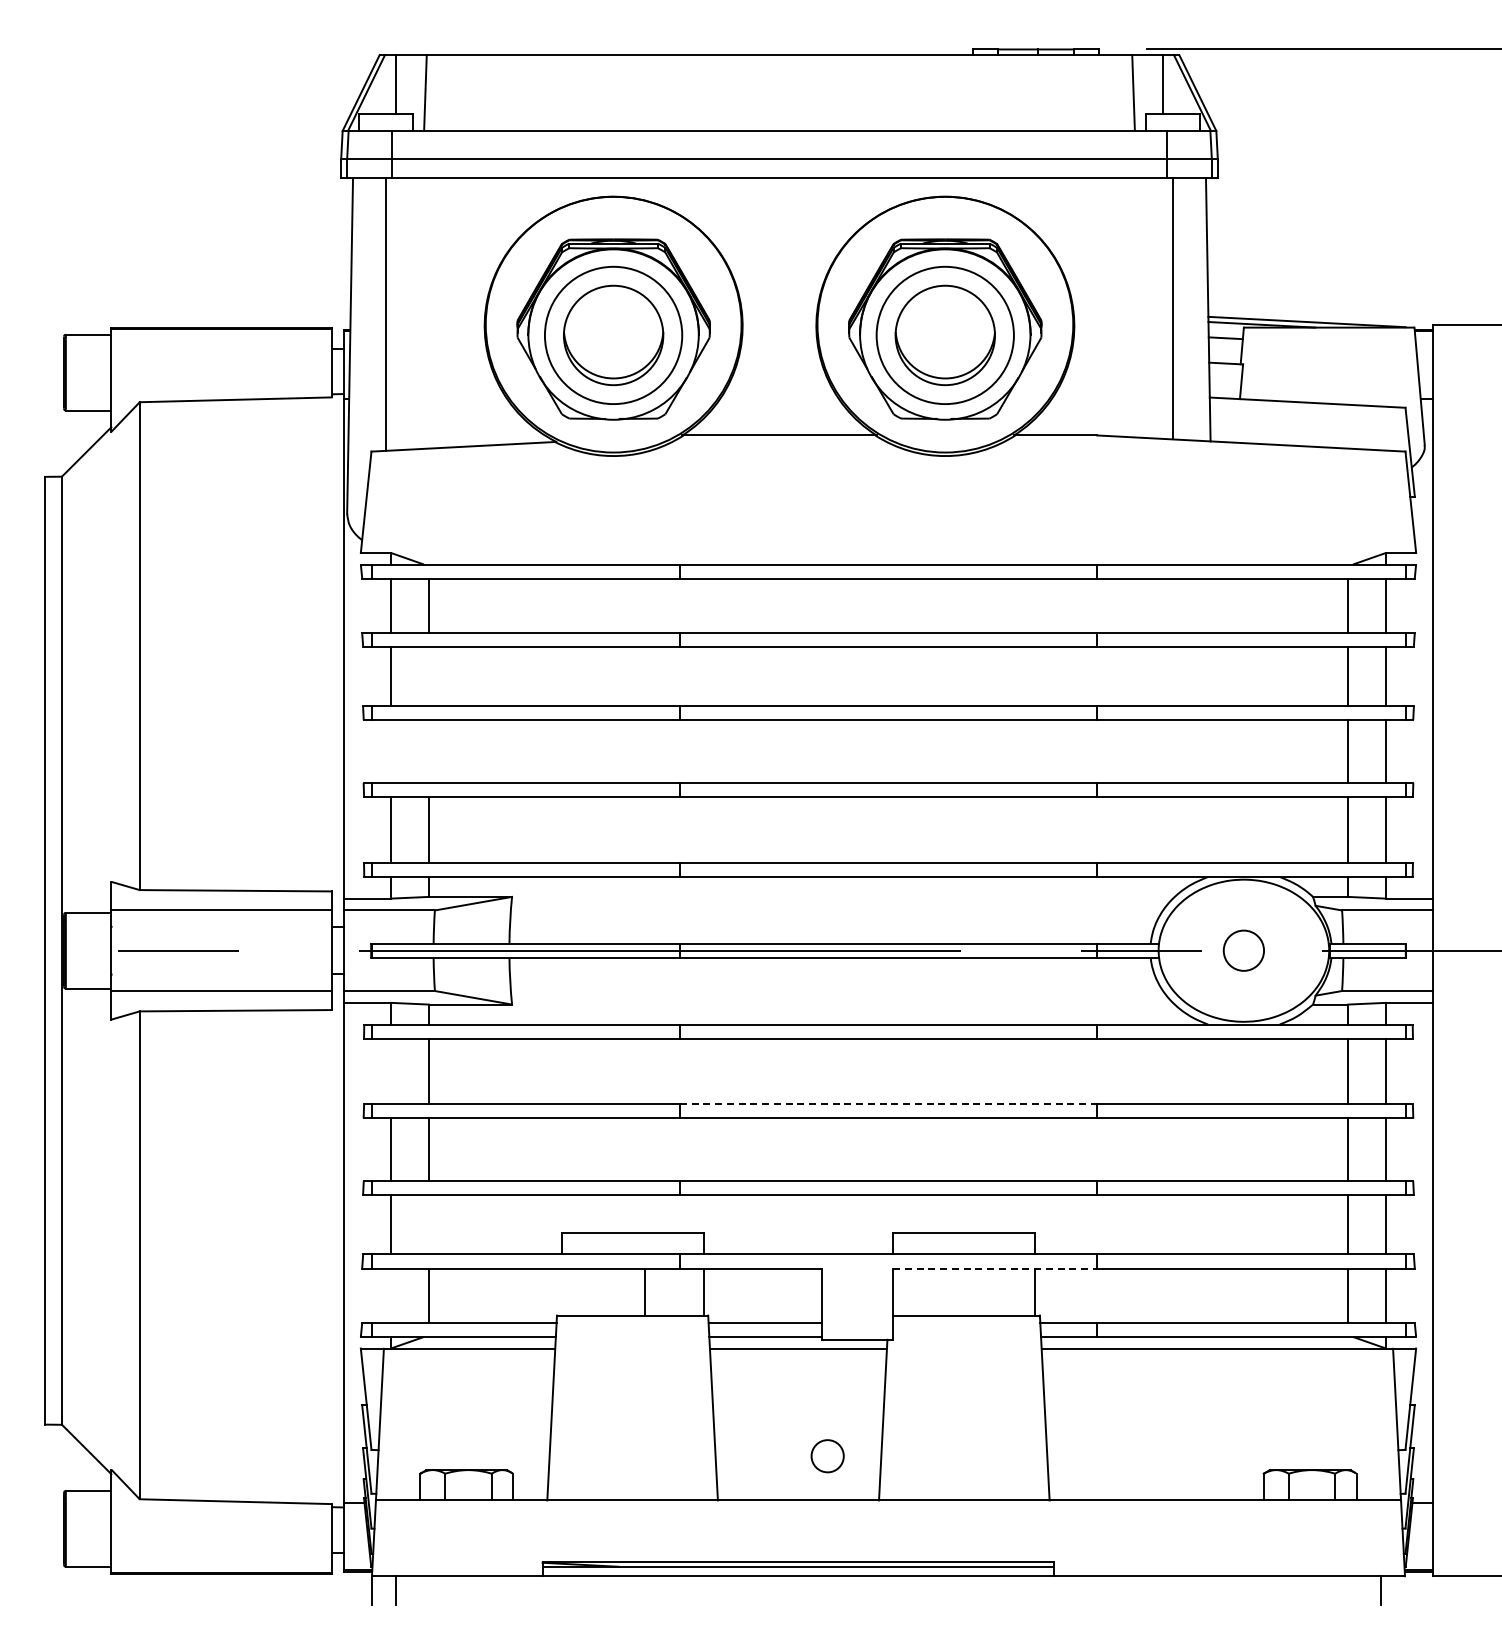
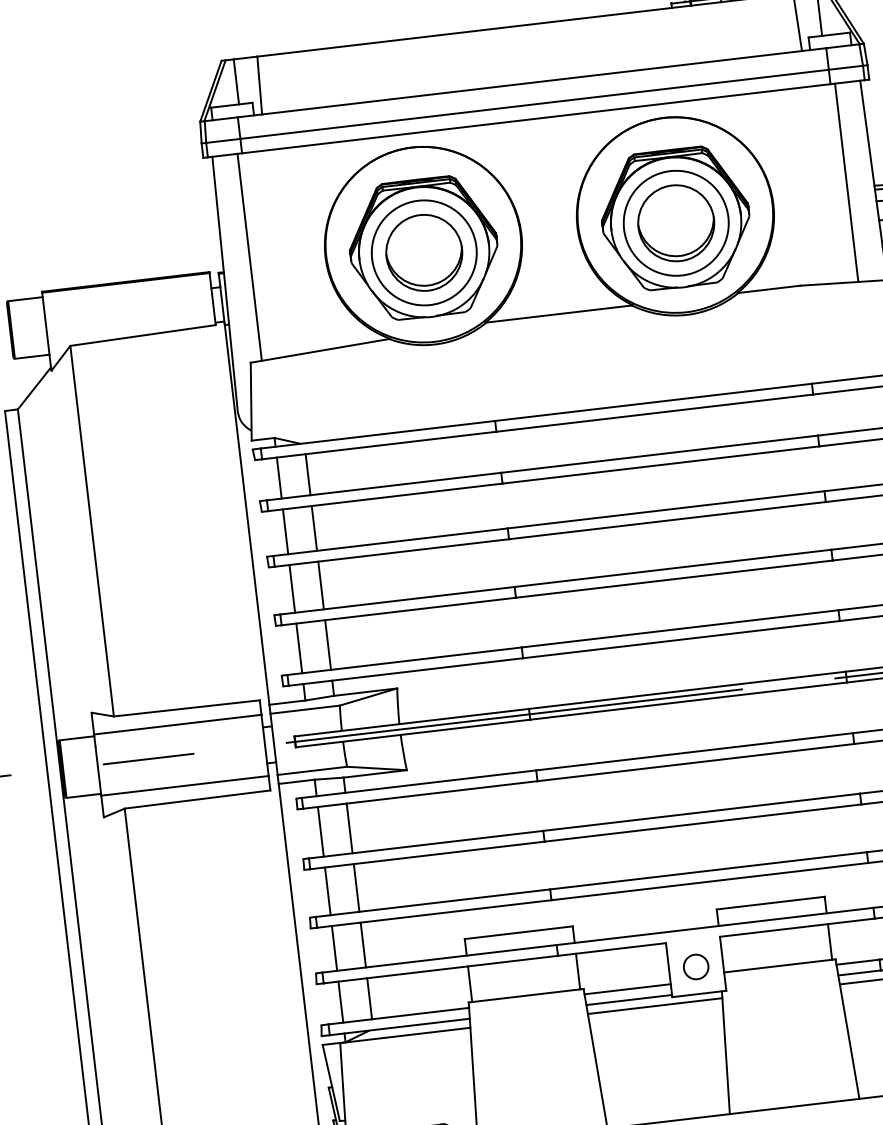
line: (428, 676) -> (314, 528), added
line: (390, 751) -> (291, 588), added
line: (428, 751) -> (320, 585), added
line: (390, 1071) -> (320, 831), added
line: (889, 1104) -> (702, 812), dashed -> solid
line: (428, 1224) -> (363, 944), added
line: (995, 1268) -> (797, 927), dashed -> solid
line: (644, 1291) -> (470, 983), moved
line: (390, 1295) -> (340, 1002), added
circle: (827, 1456) -> (696, 967), moved

